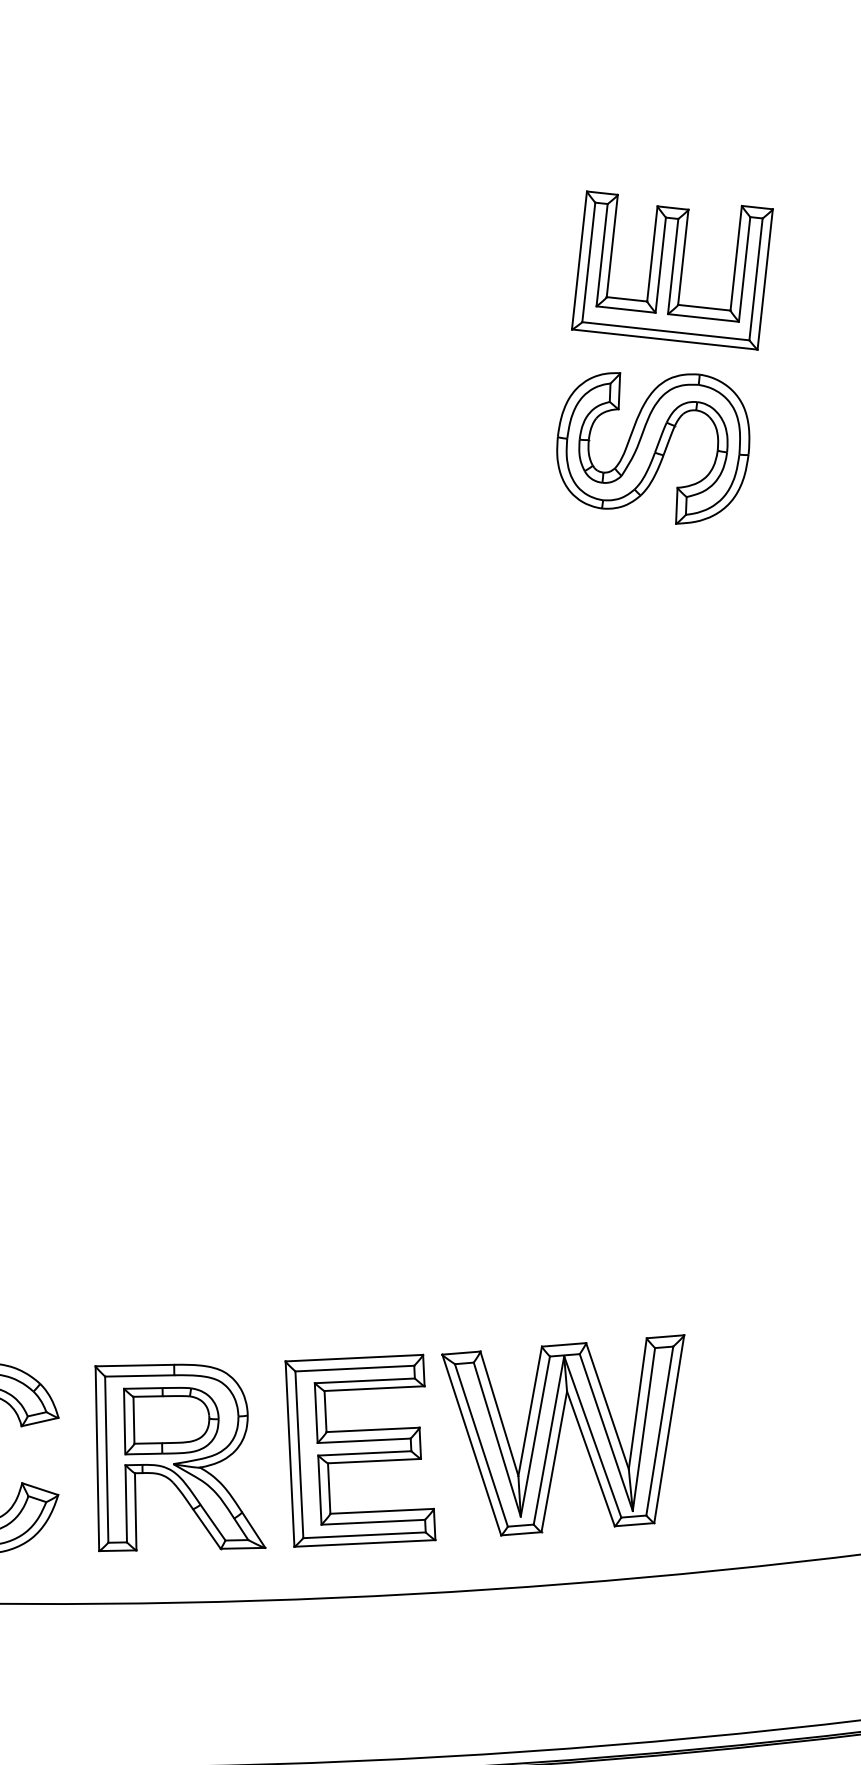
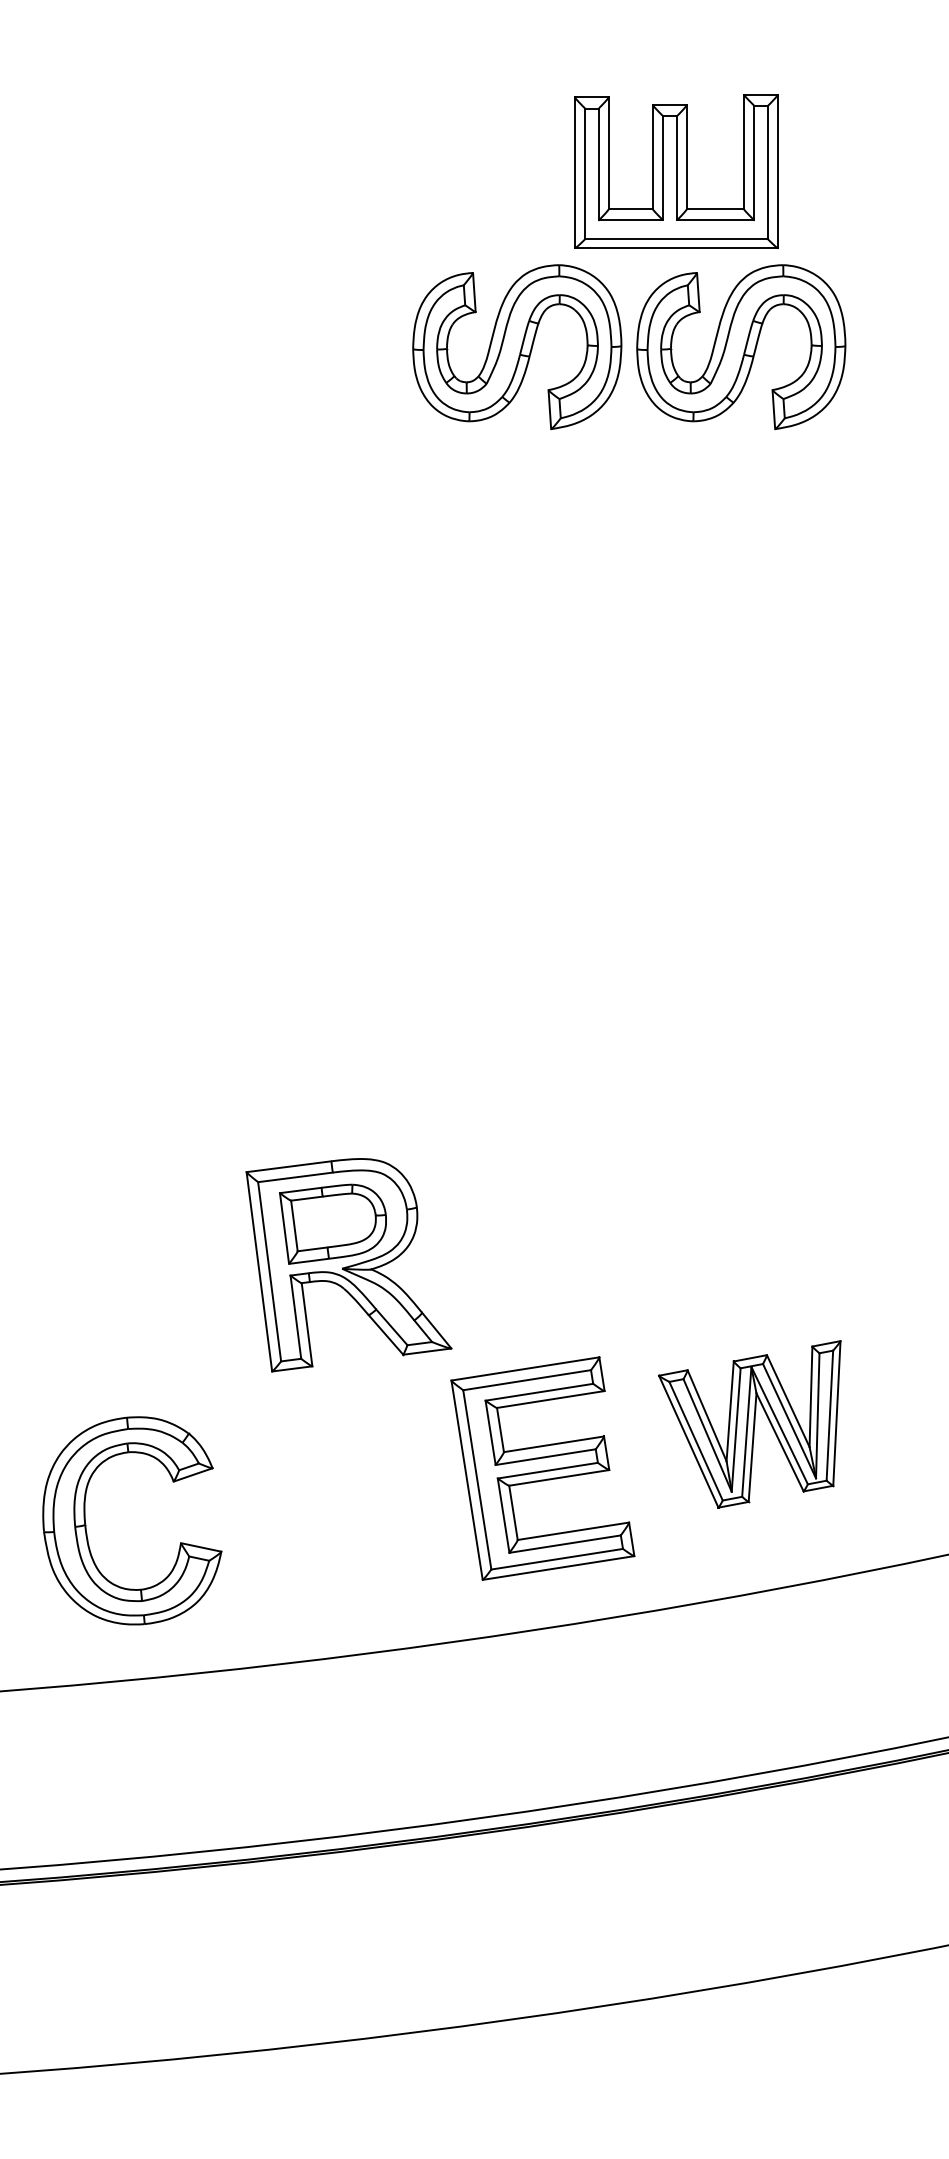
part: (672, 269) -> (676, 171), moved
part: (448, 422) -> (517, 346), added
part: (553, 1431) -> (749, 1424), size x0.7
part: (179, 1461) -> (348, 1265), moved

